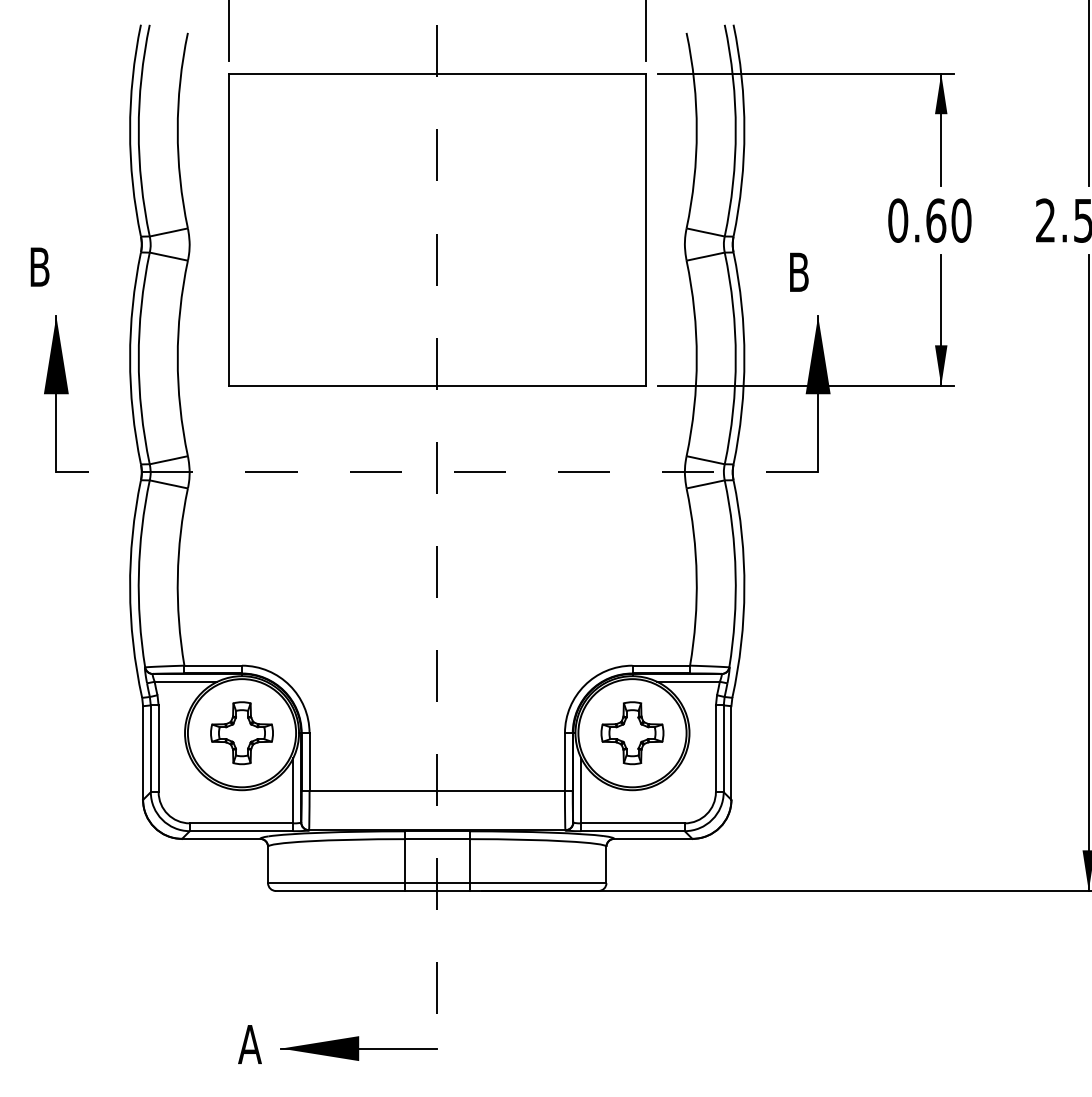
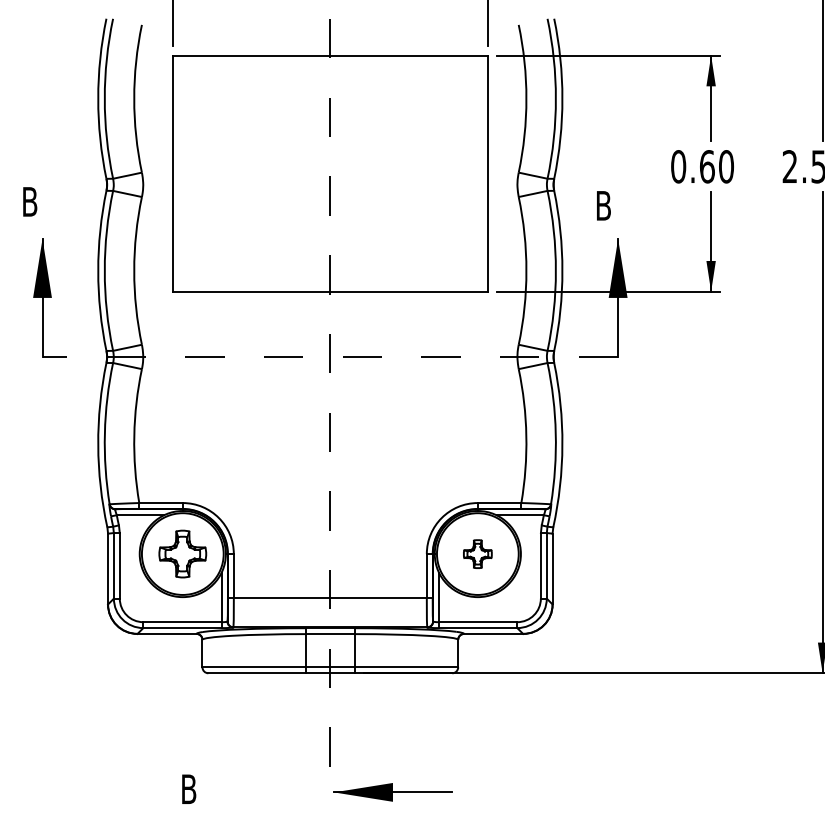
part: (632, 733) -> (477, 554), size x0.6
text: (249, 1044) -> (188, 789), A -> B
part: (358, 1048) -> (392, 792), moved

